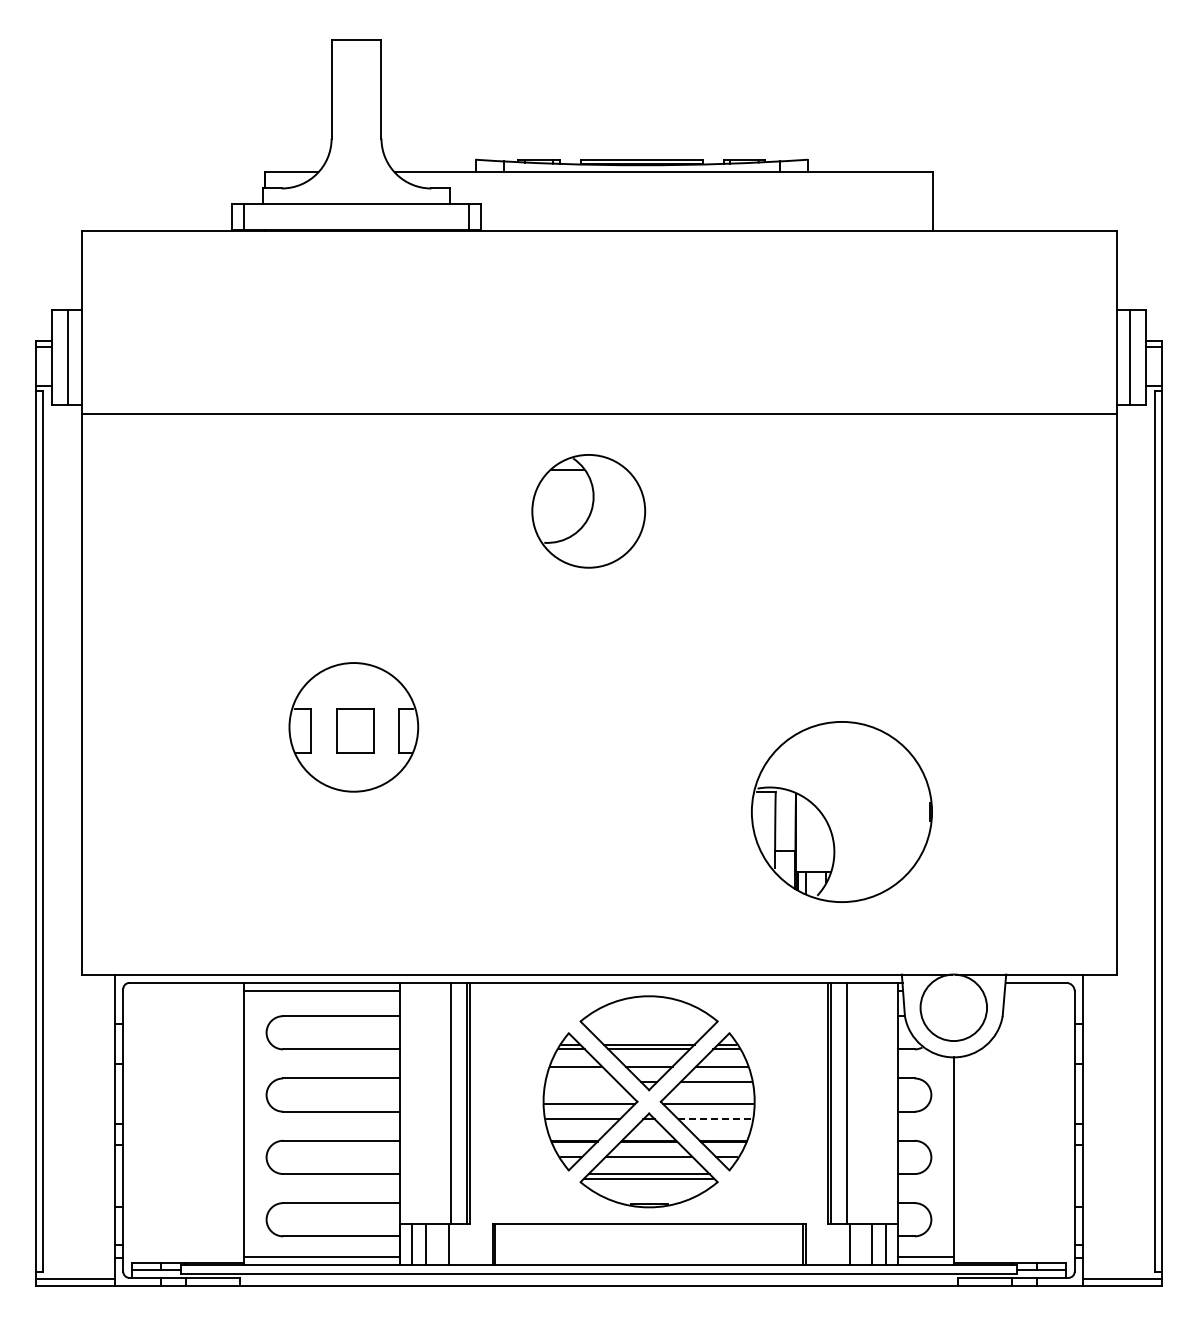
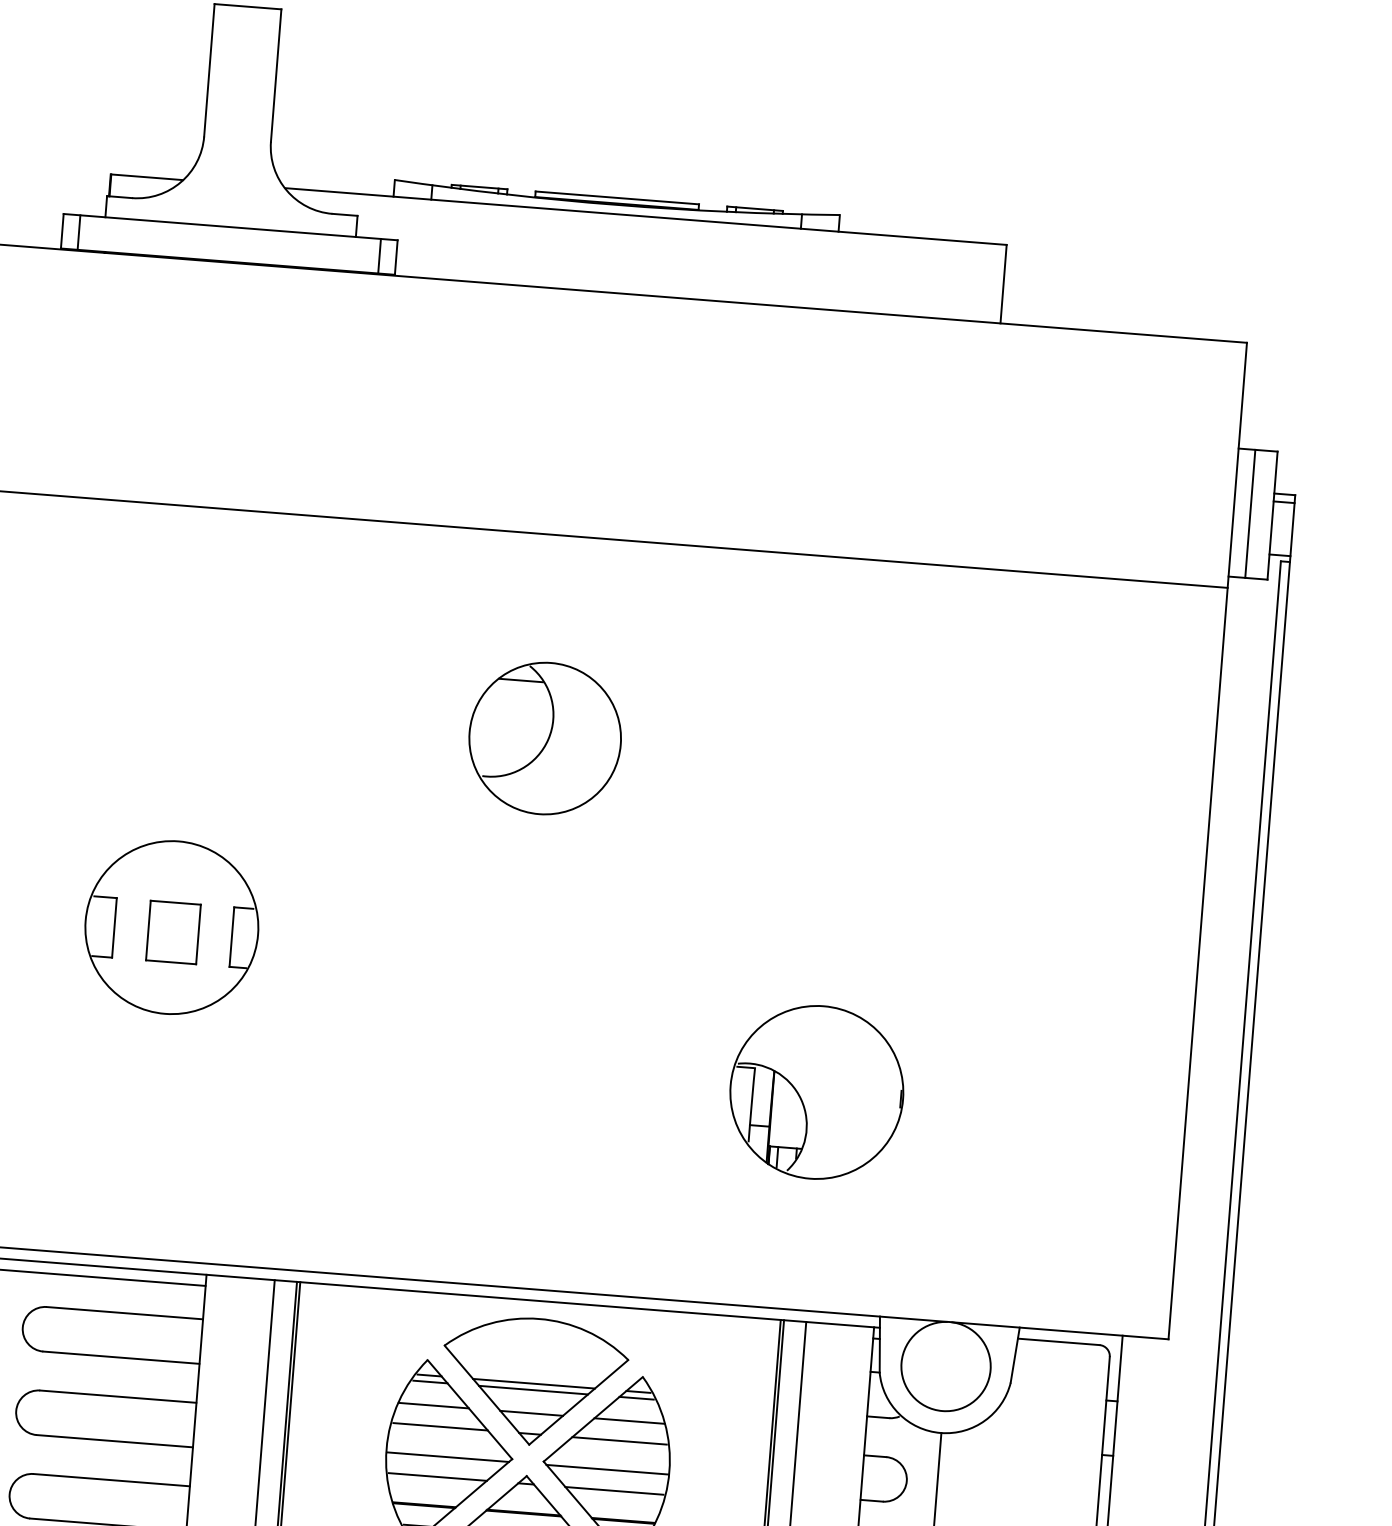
part: (588, 511) -> (544, 738), moved
part: (841, 811) -> (816, 1091), size x0.71
line: (582, 1082) -> (440, 1427), added
line: (715, 1119) -> (615, 1491), dashed -> solid

